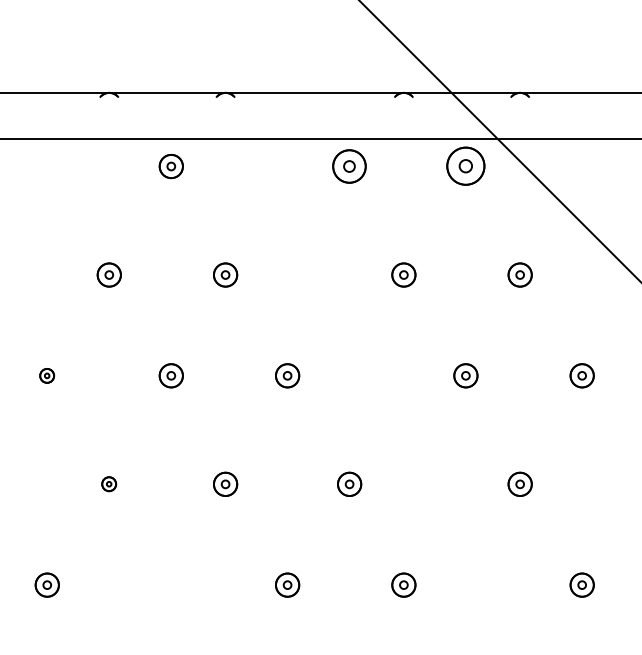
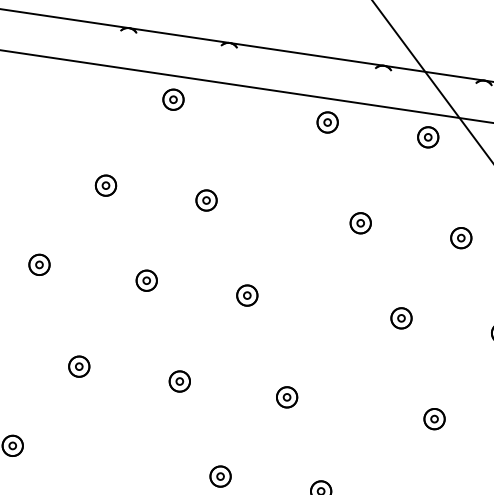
part: (349, 166) -> (327, 122), size x0.71
part: (465, 166) -> (427, 137), size x0.62
part: (46, 375) -> (38, 264), size x1.67
part: (108, 483) -> (78, 365), size x1.67

